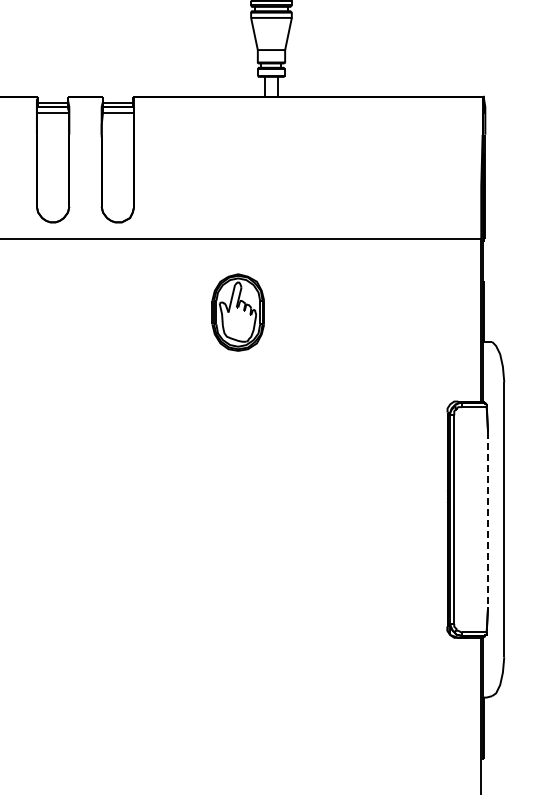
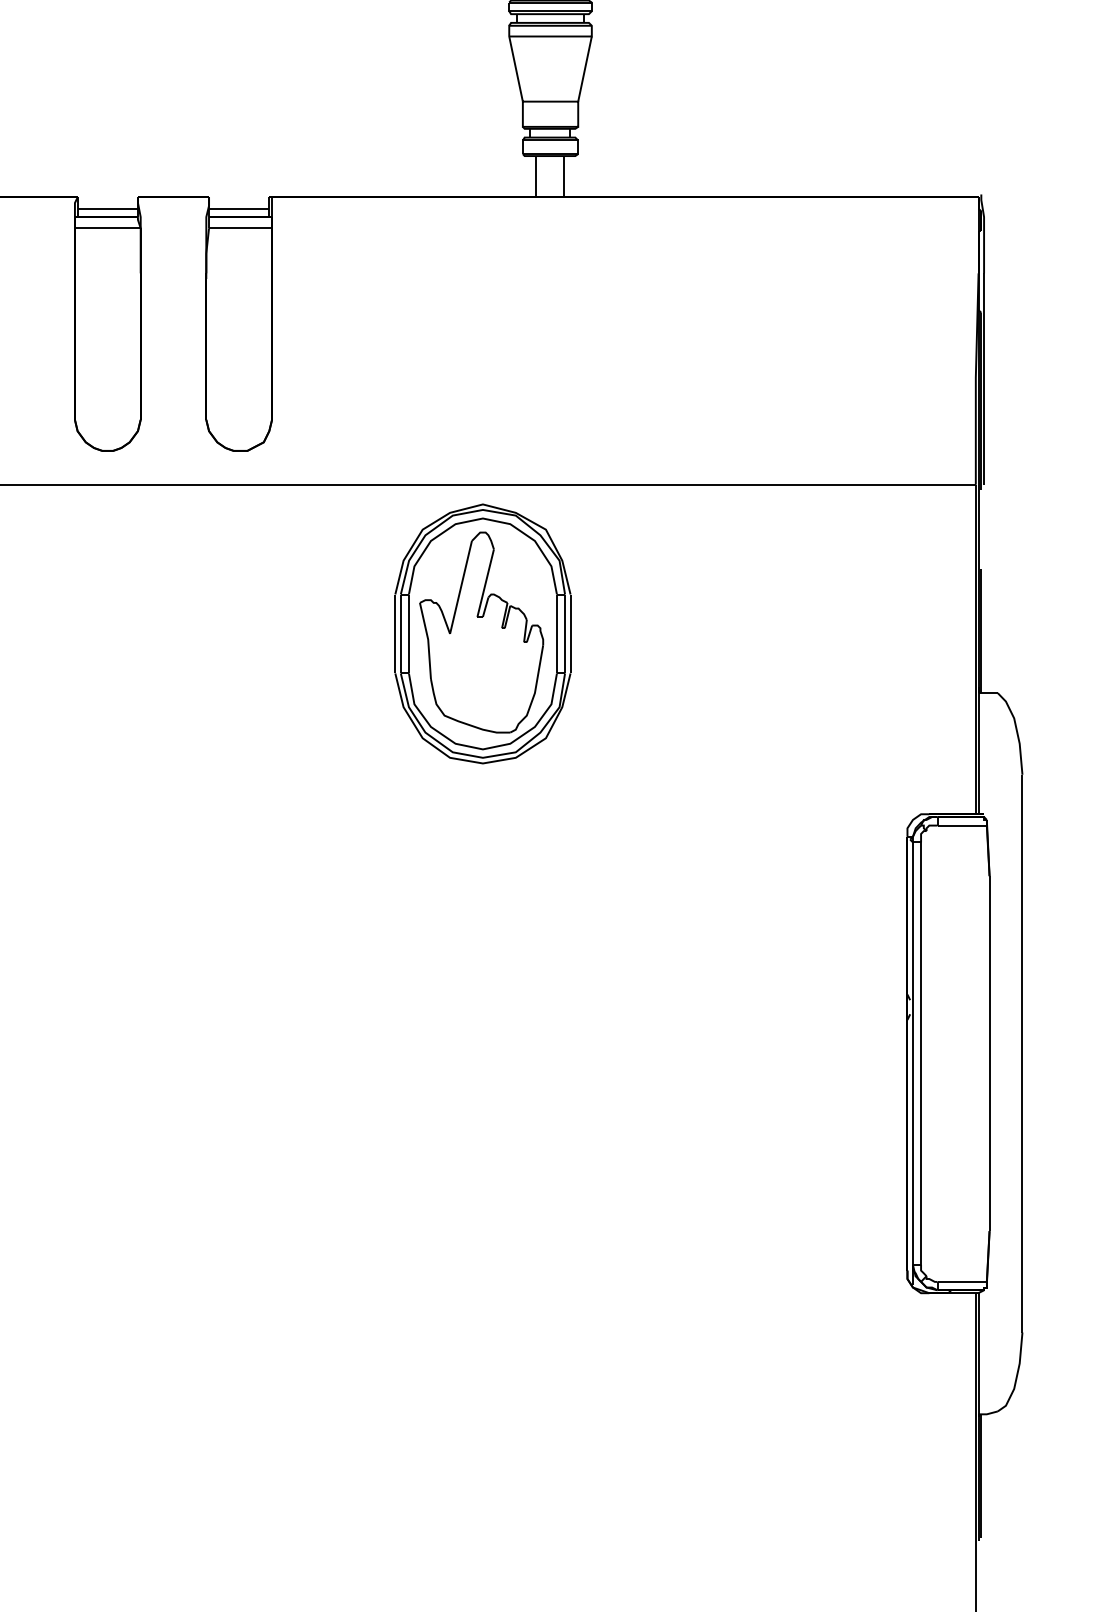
part: (238, 312) -> (483, 633), size x1.67
line: (488, 519) -> (990, 1053), dashed -> solid

